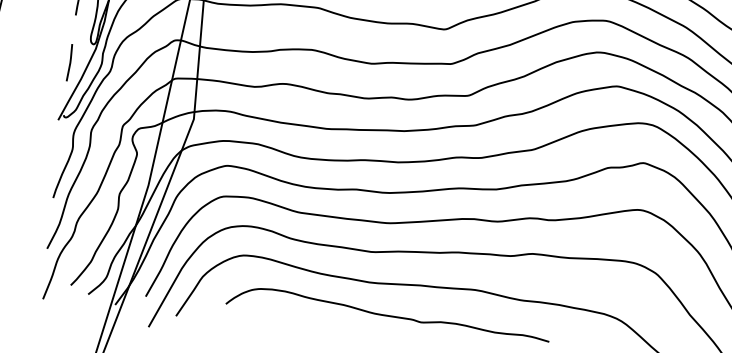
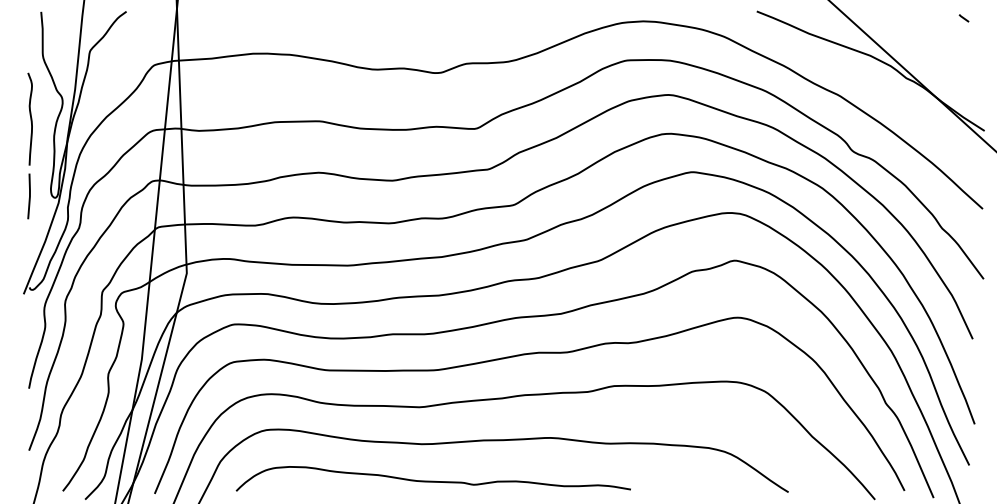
line: (69, 62) -> (29, 196), moved
curve: (387, 314) -> (432, 480), moved

